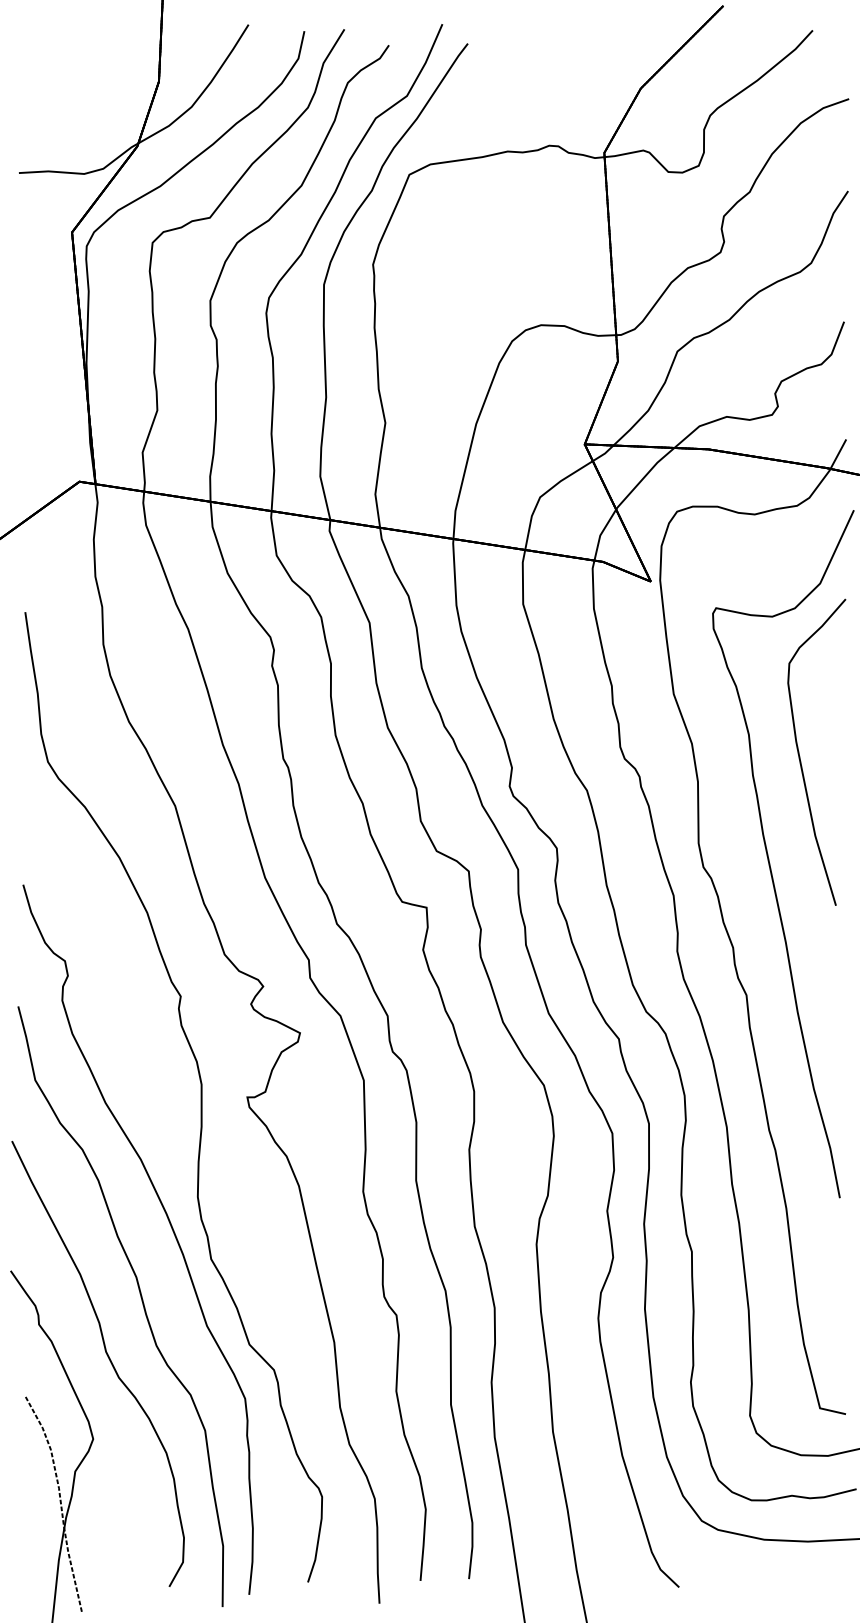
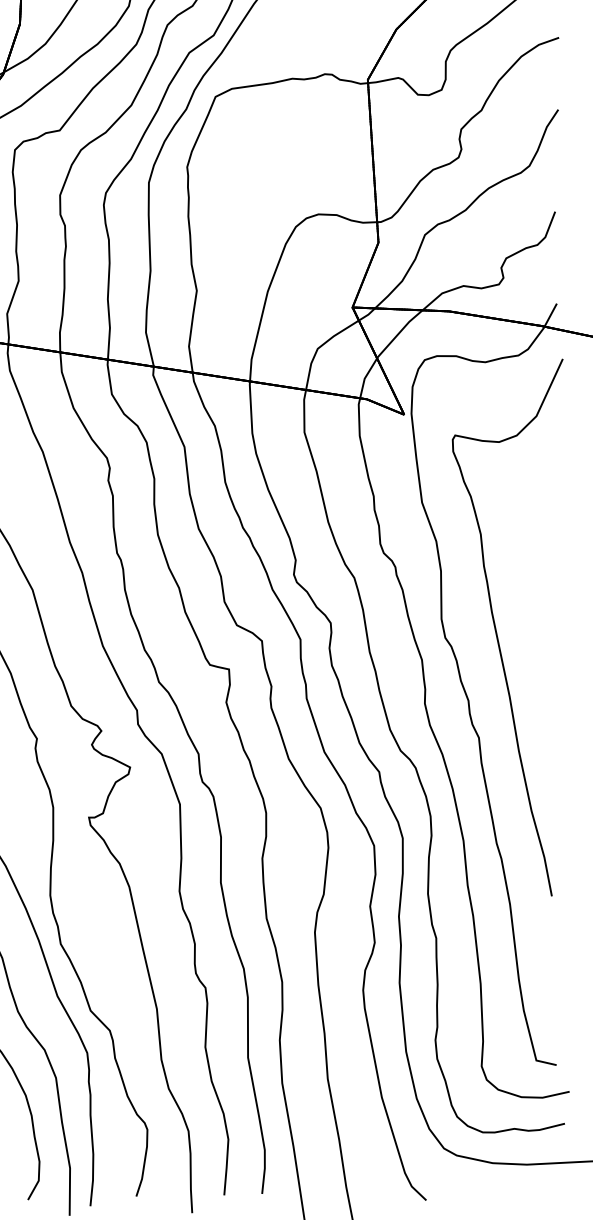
part: (800, 756) -> (521, 551), removed

